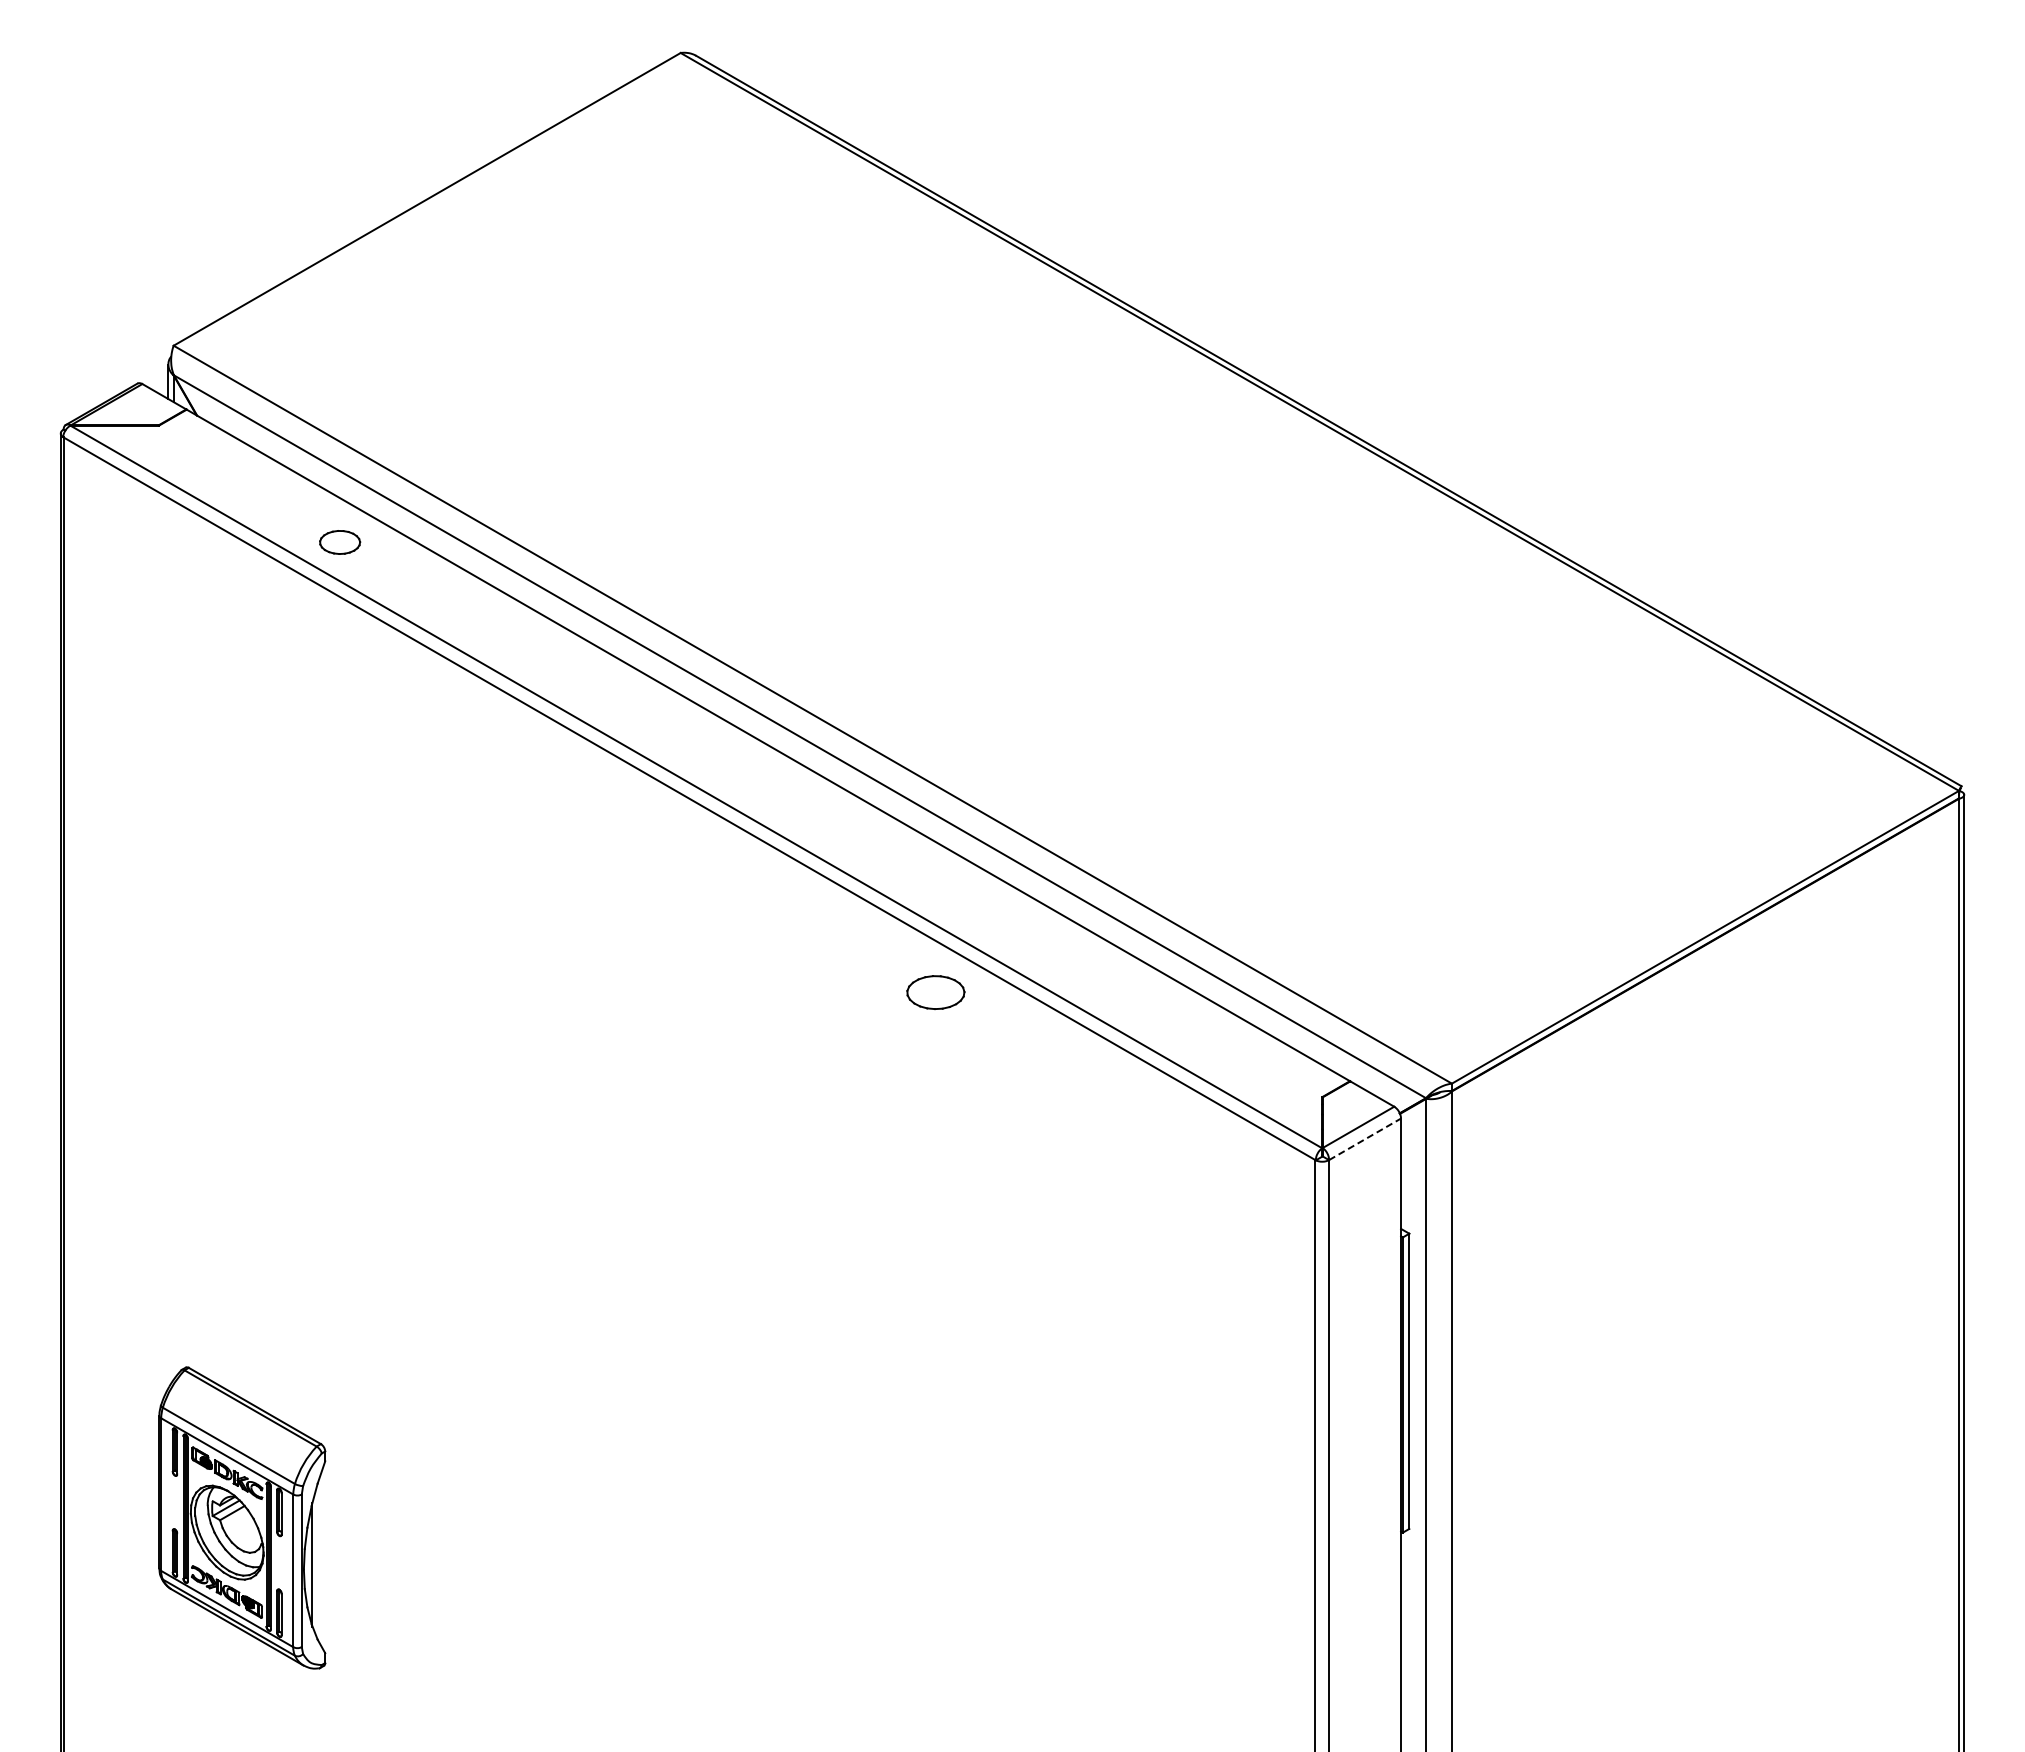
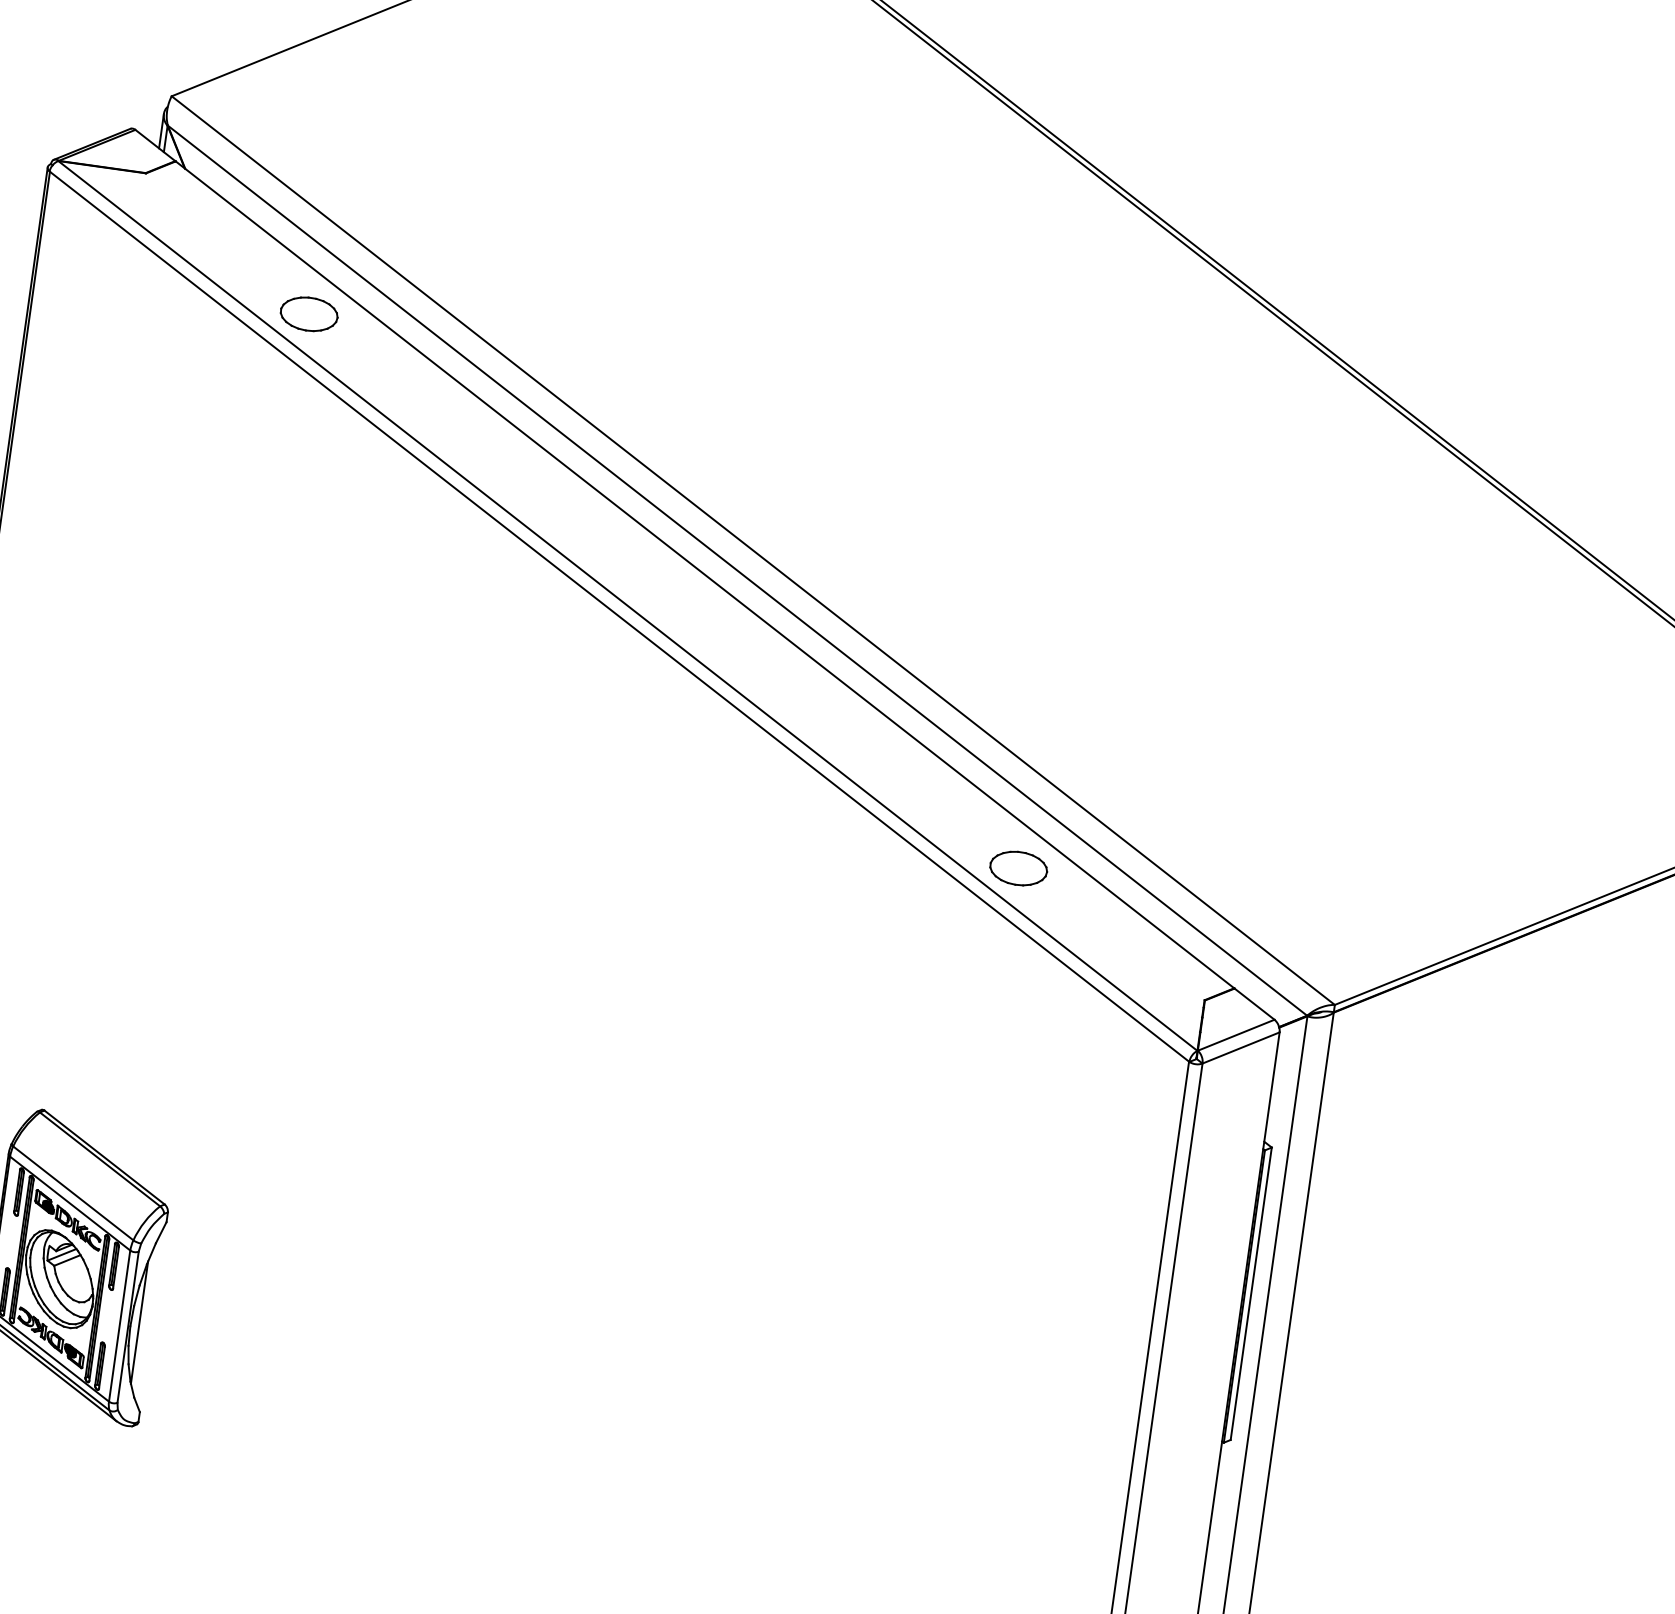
part: (339, 542) -> (308, 314), size x1.43
part: (935, 992) -> (1018, 868), moved
line: (1365, 1139) -> (1241, 1048), dashed -> solid

